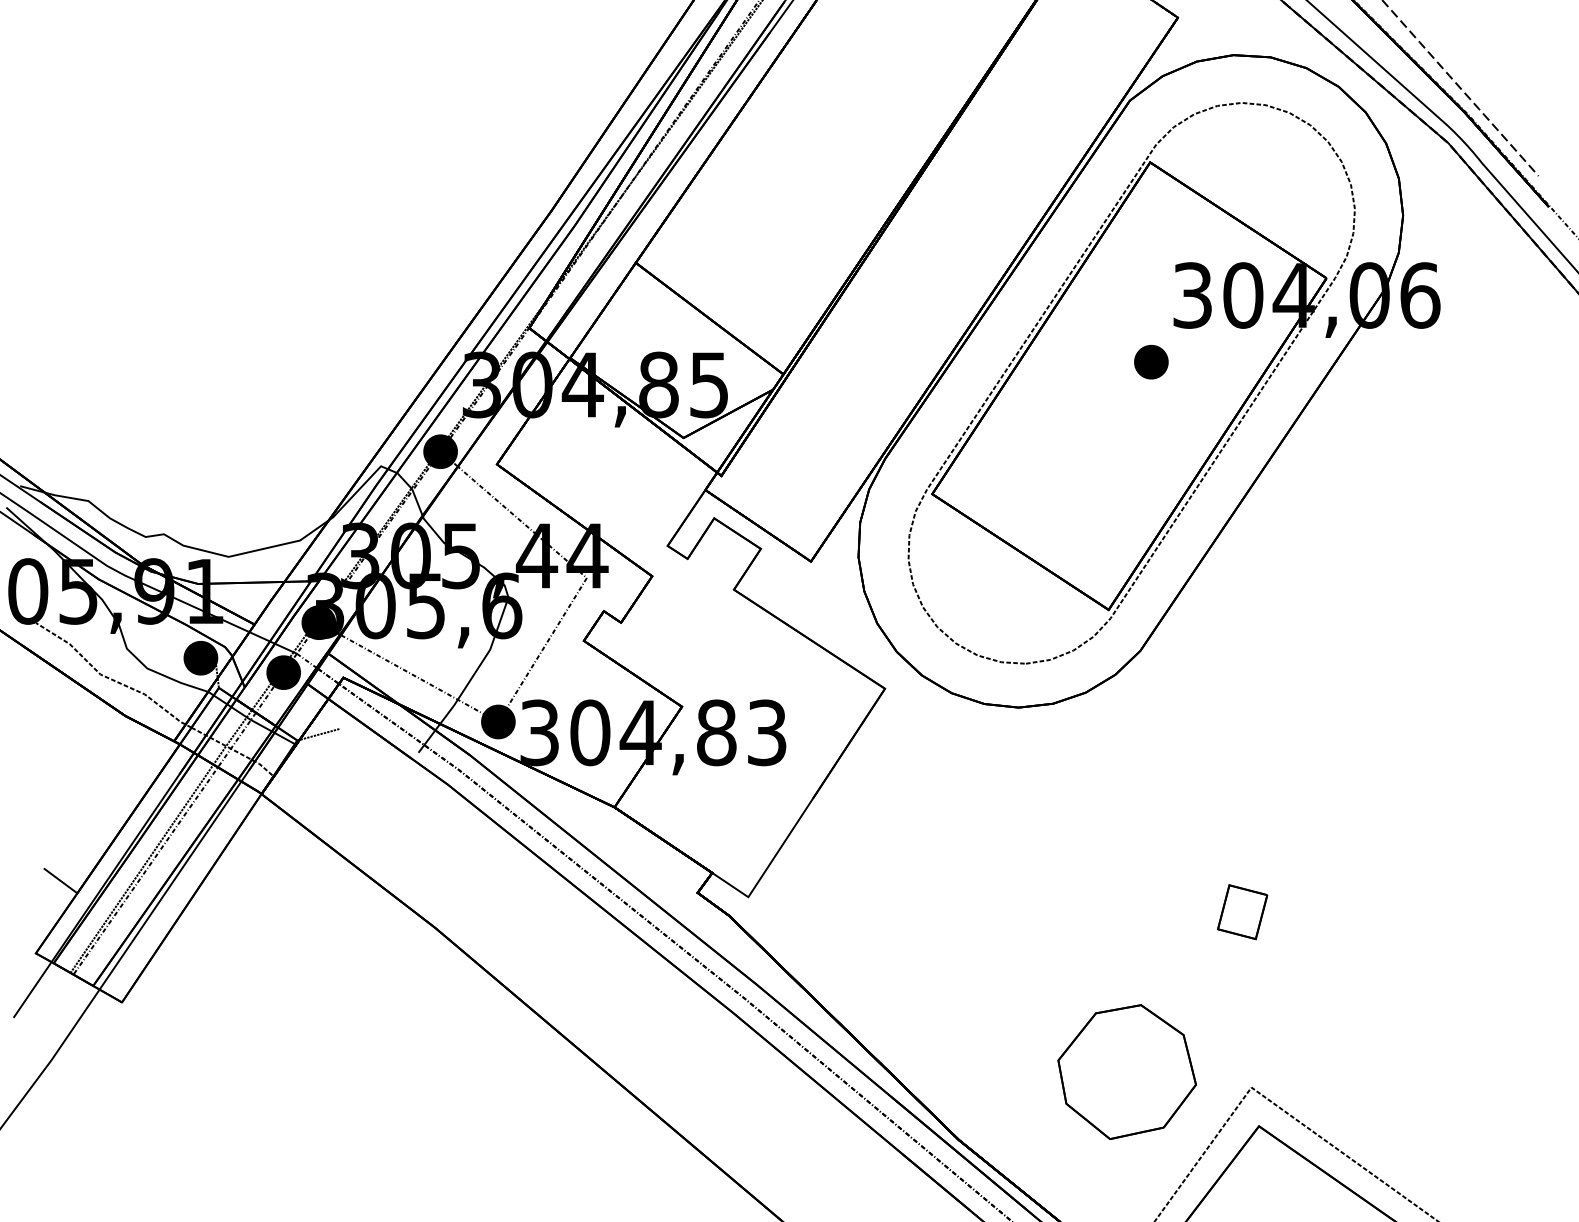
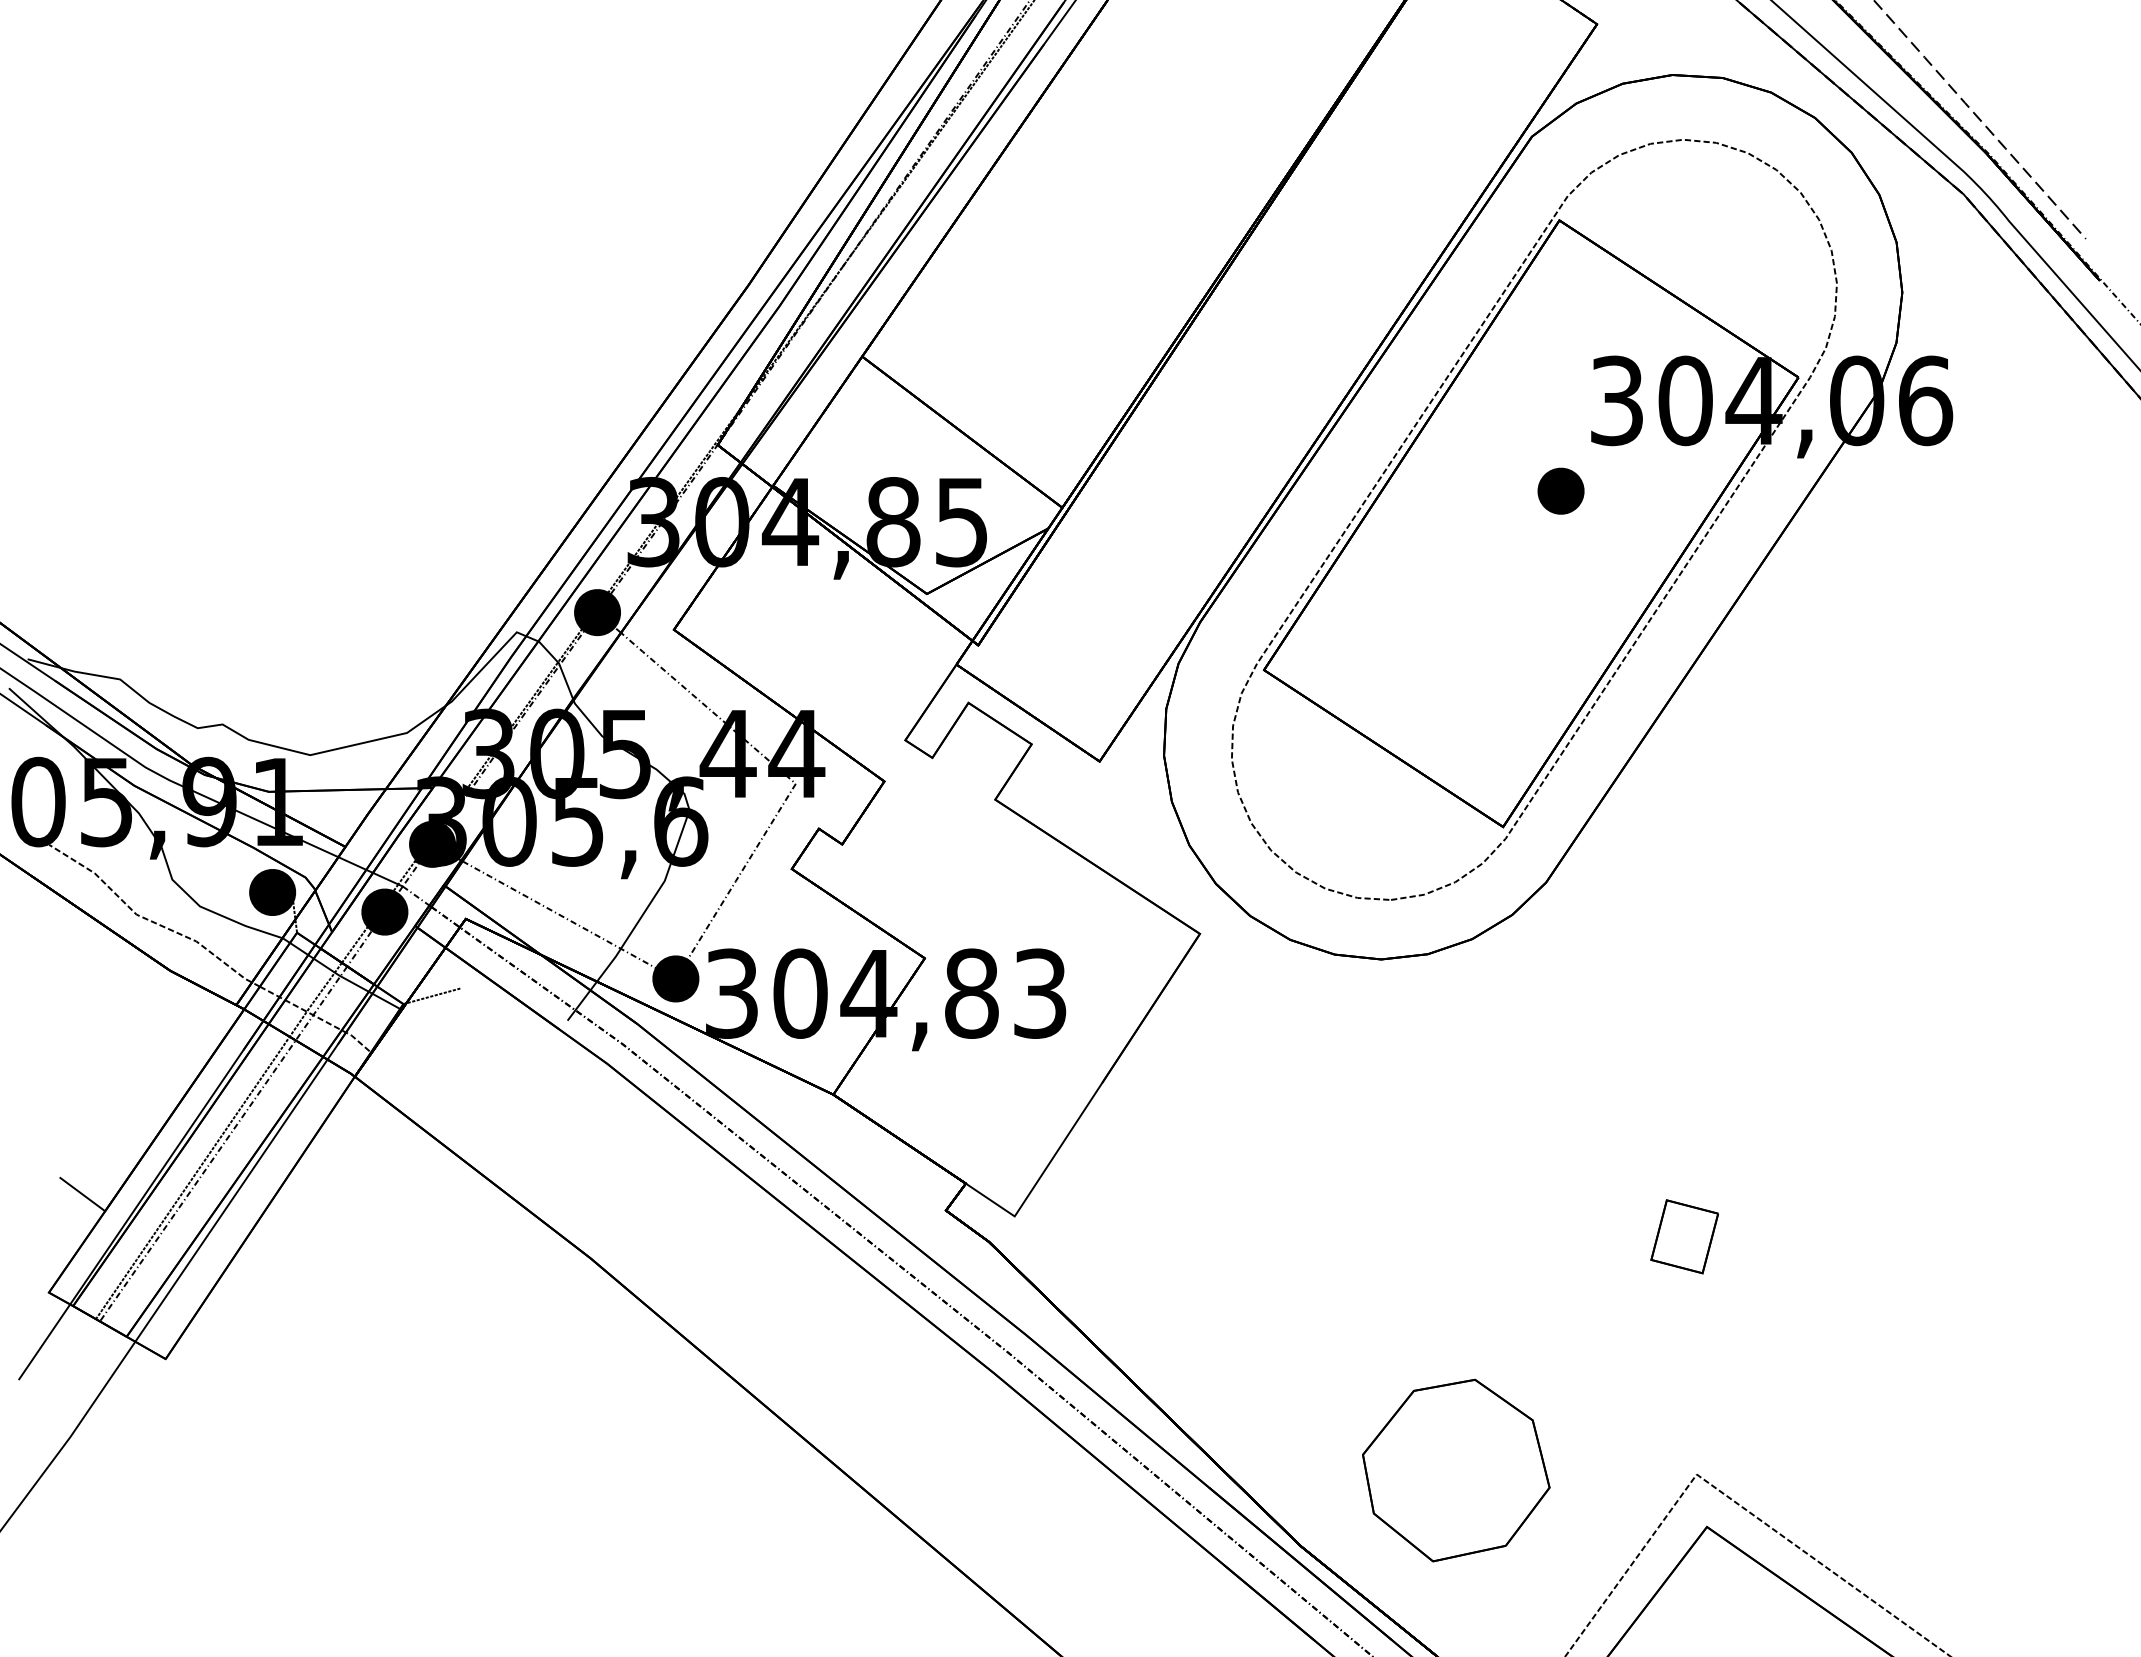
part: (1127, 1072) -> (1456, 1470), moved

